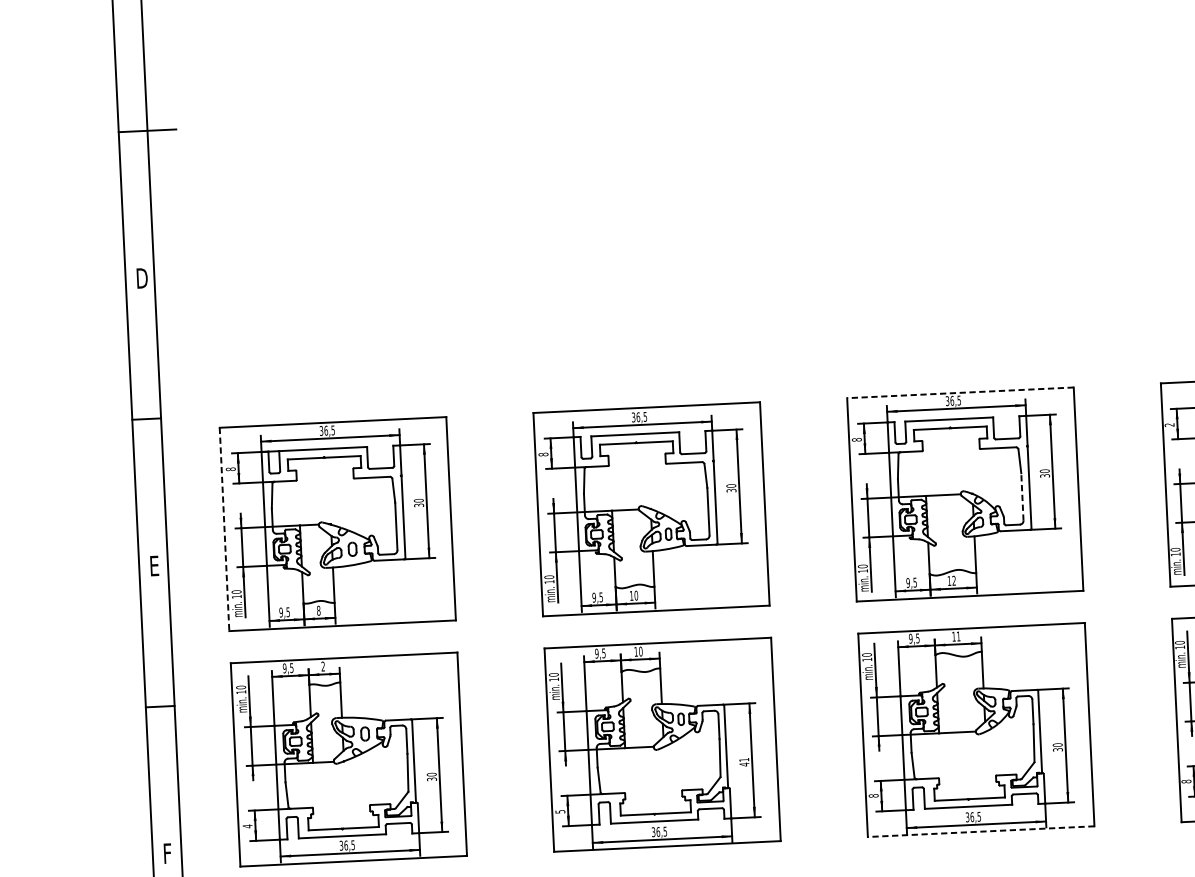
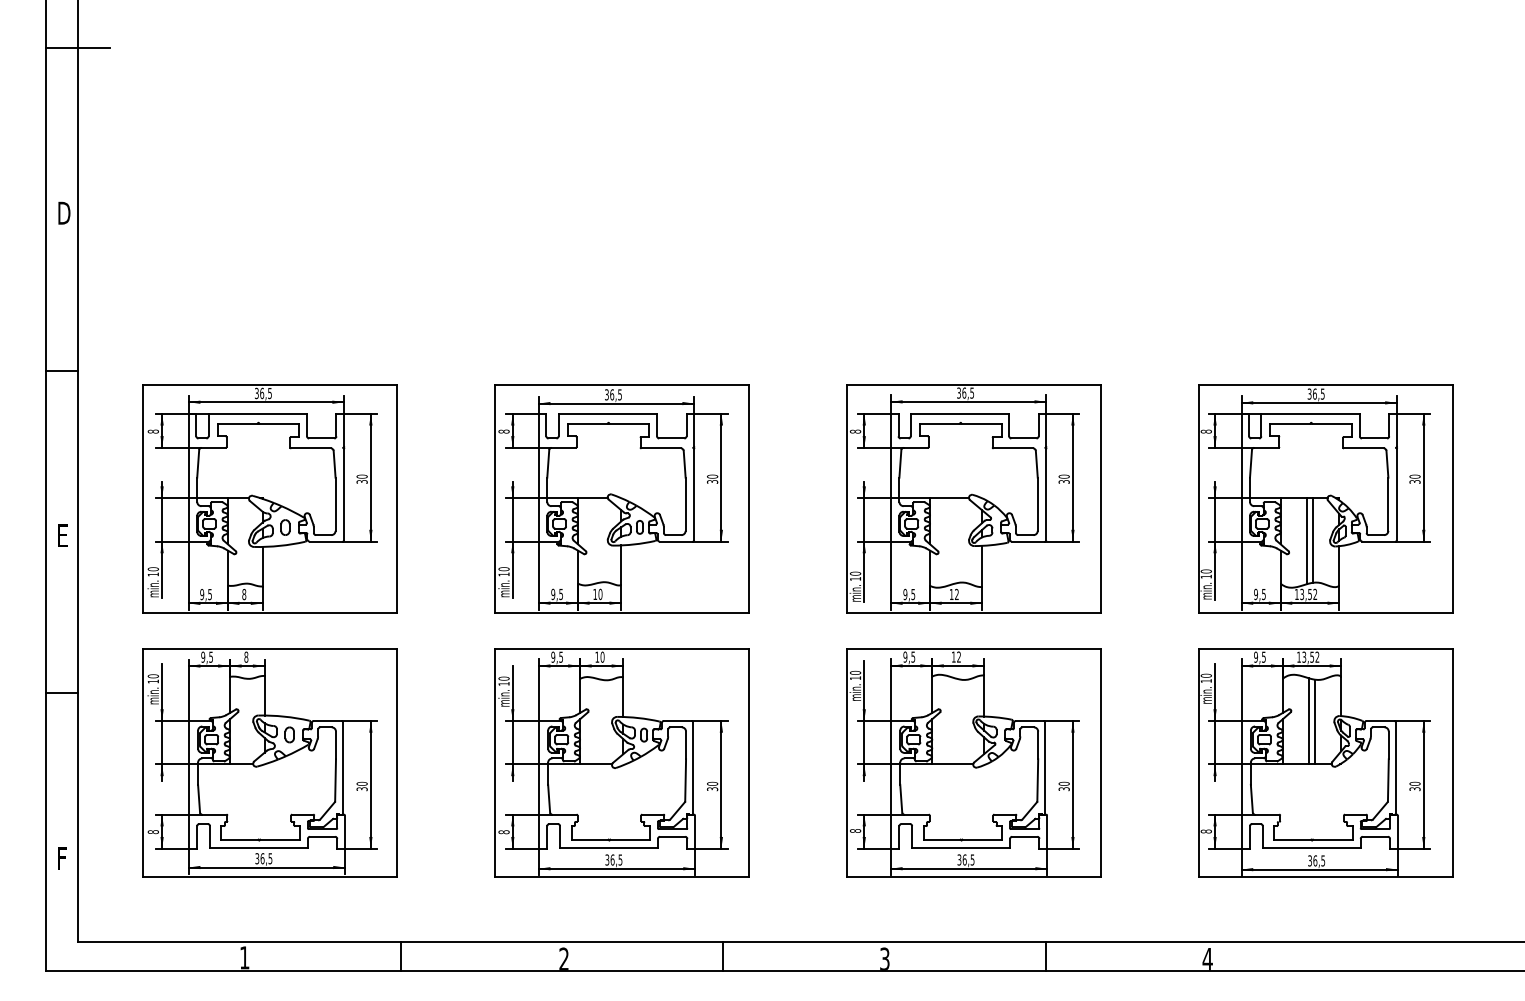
line: (960, 392) -> (973, 384), dashed -> solid
text: (1168, 424) -> (1205, 431), 2 -> 8
line: (1022, 497) -> (1037, 504), dashed -> solid
line: (224, 530) -> (143, 499), dashed -> solid
text: (958, 635) -> (958, 656), 11 -> 12
text: (323, 665) -> (246, 656), 2 -> 8
text: (744, 762) -> (712, 786), 41 -> 30
text: (559, 812) -> (503, 832), 5 -> 8
text: (246, 826) -> (152, 832), 4 -> 8
line: (980, 831) -> (973, 876), dashed -> solid

